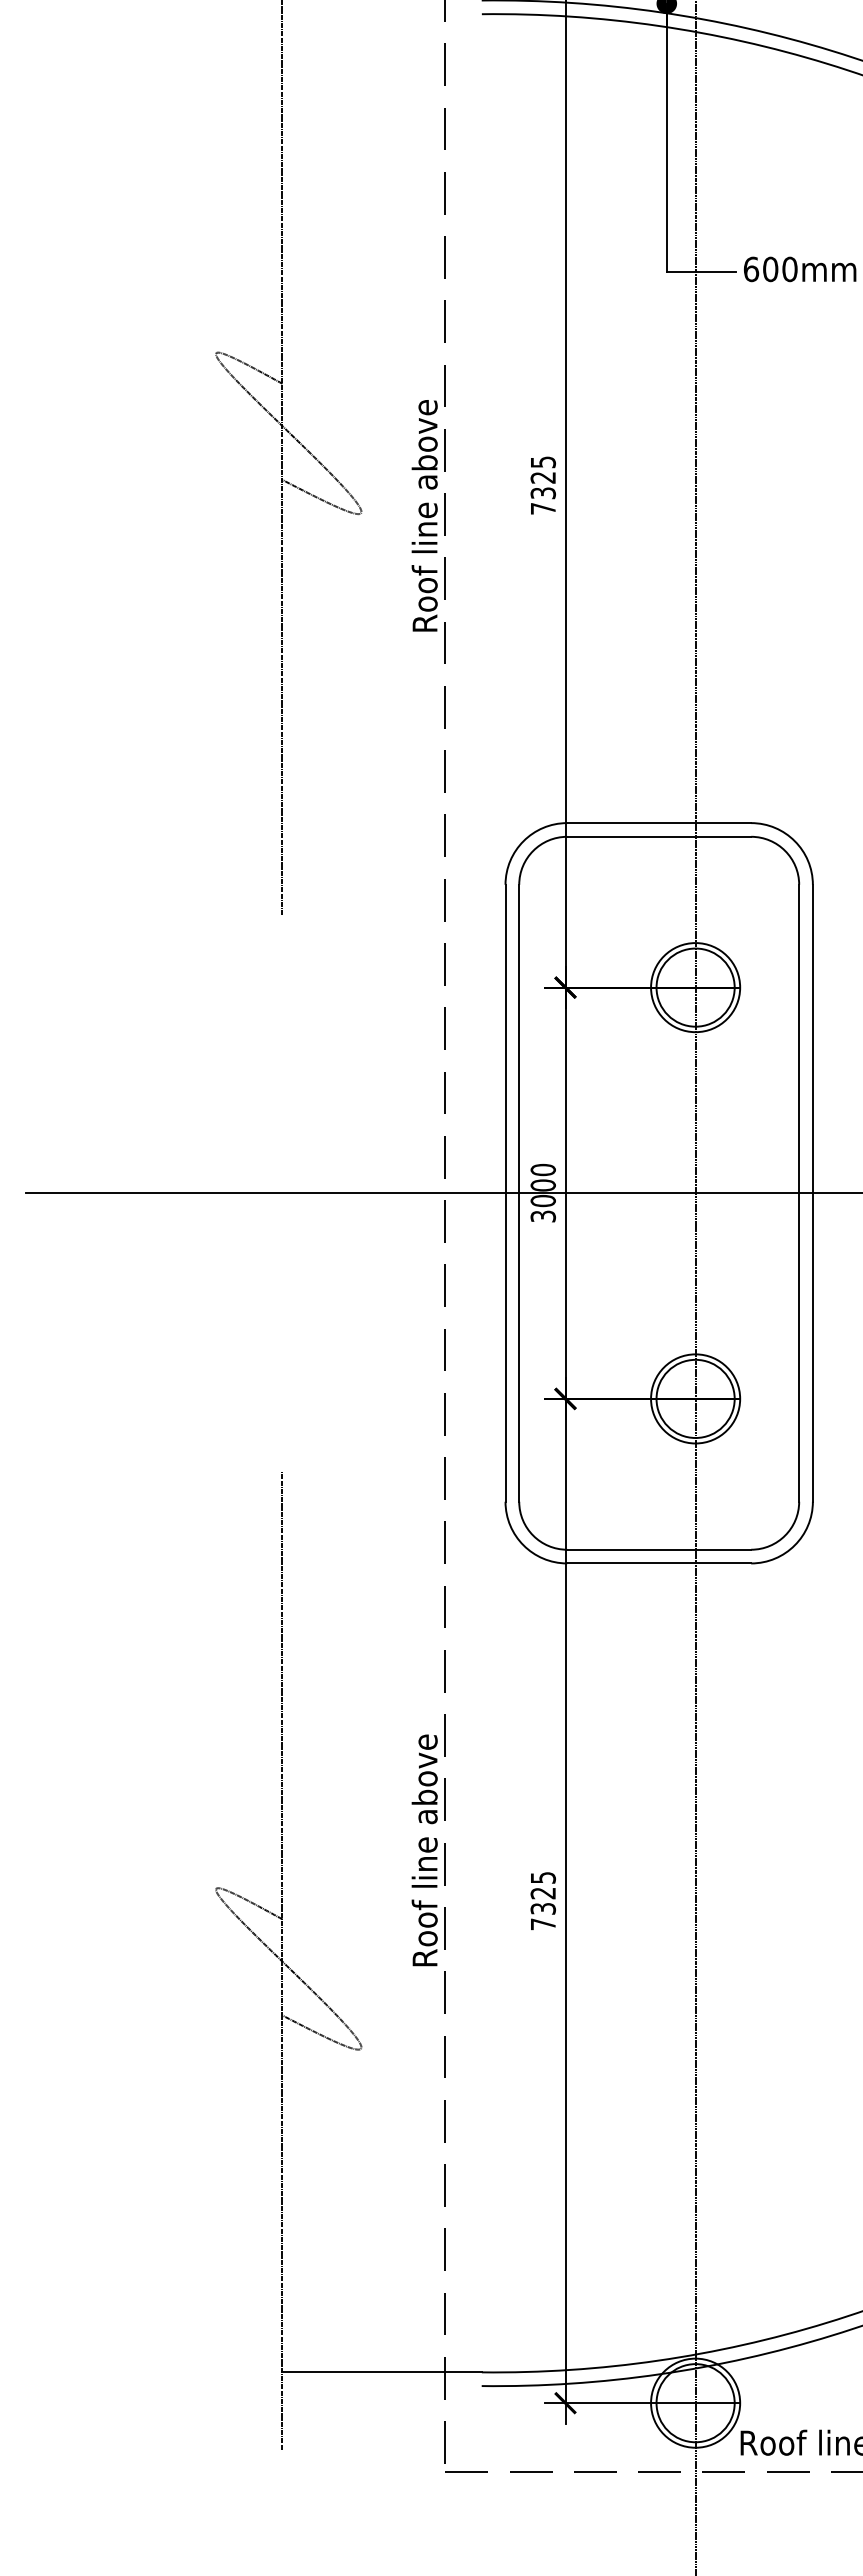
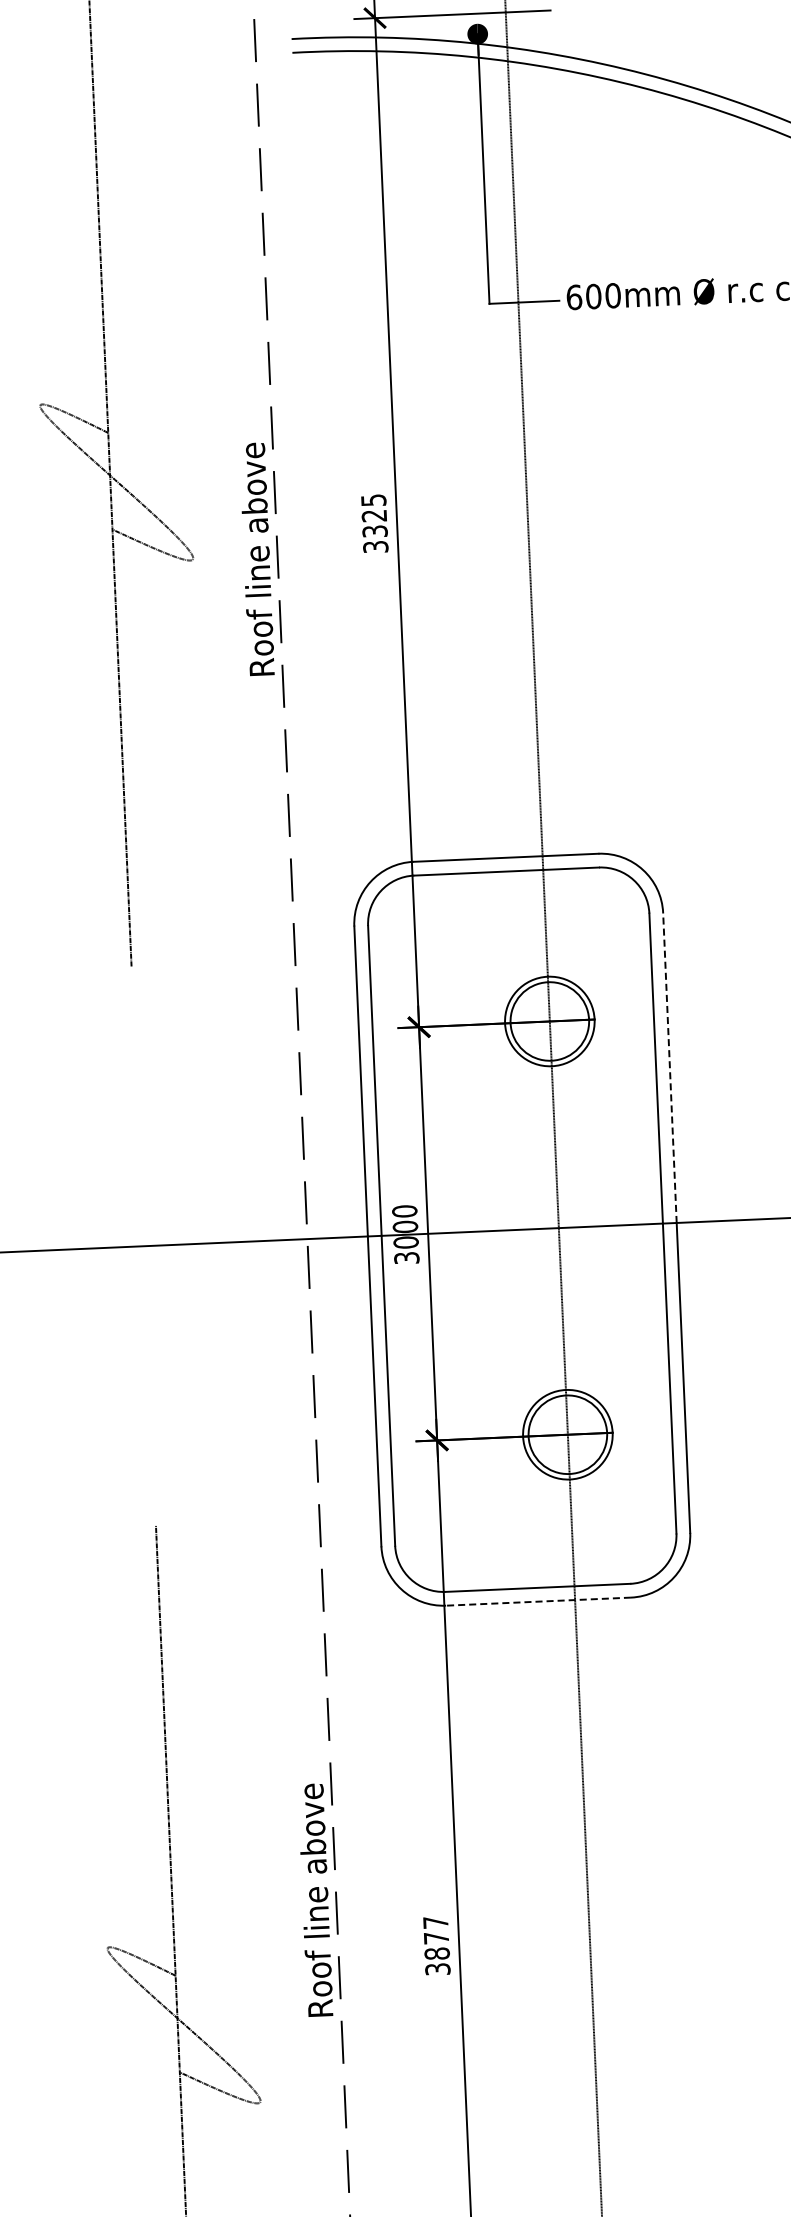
text: (542, 508) -> (374, 546), 7325 -> 3325
line: (812, 1038) -> (669, 1067), solid -> dashed
line: (659, 1563) -> (538, 1601), solid -> dashed
text: (543, 1901) -> (437, 1946), 7325 -> 3877

